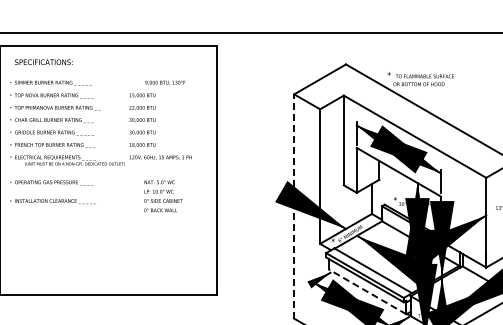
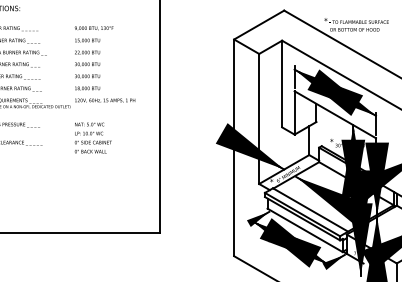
text: (165, 82) -> (94, 28), moved
text: (163, 196) -> (93, 138), moved
line: (294, 206) -> (234, 147), dashed -> solid
line: (367, 291) -> (304, 229), dashed -> solid

